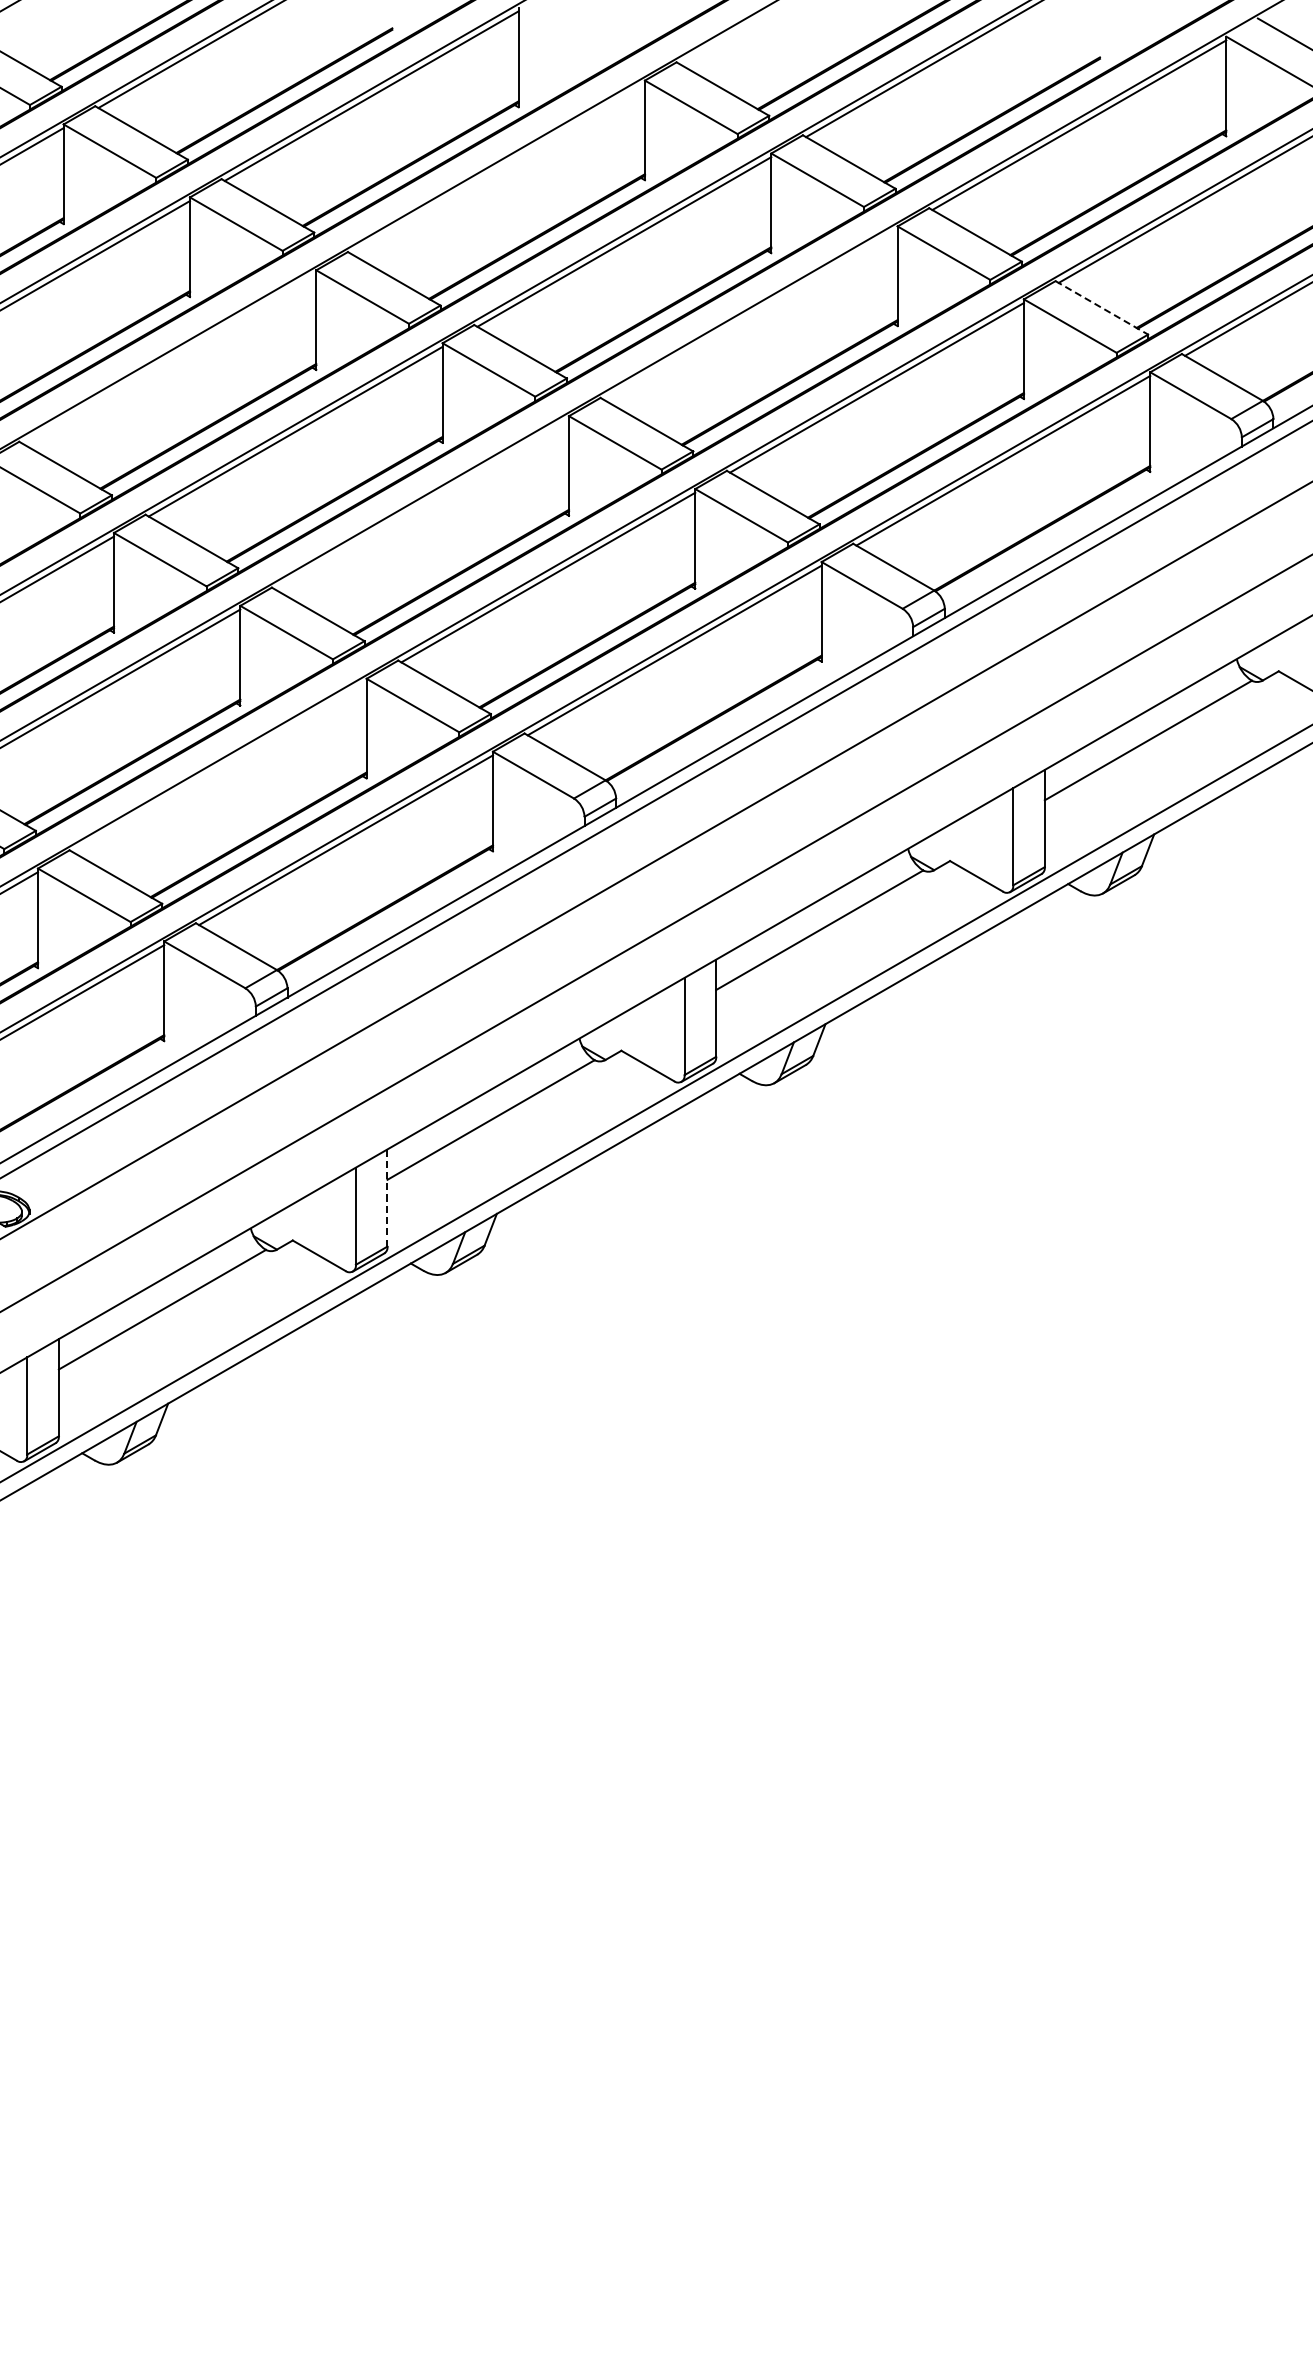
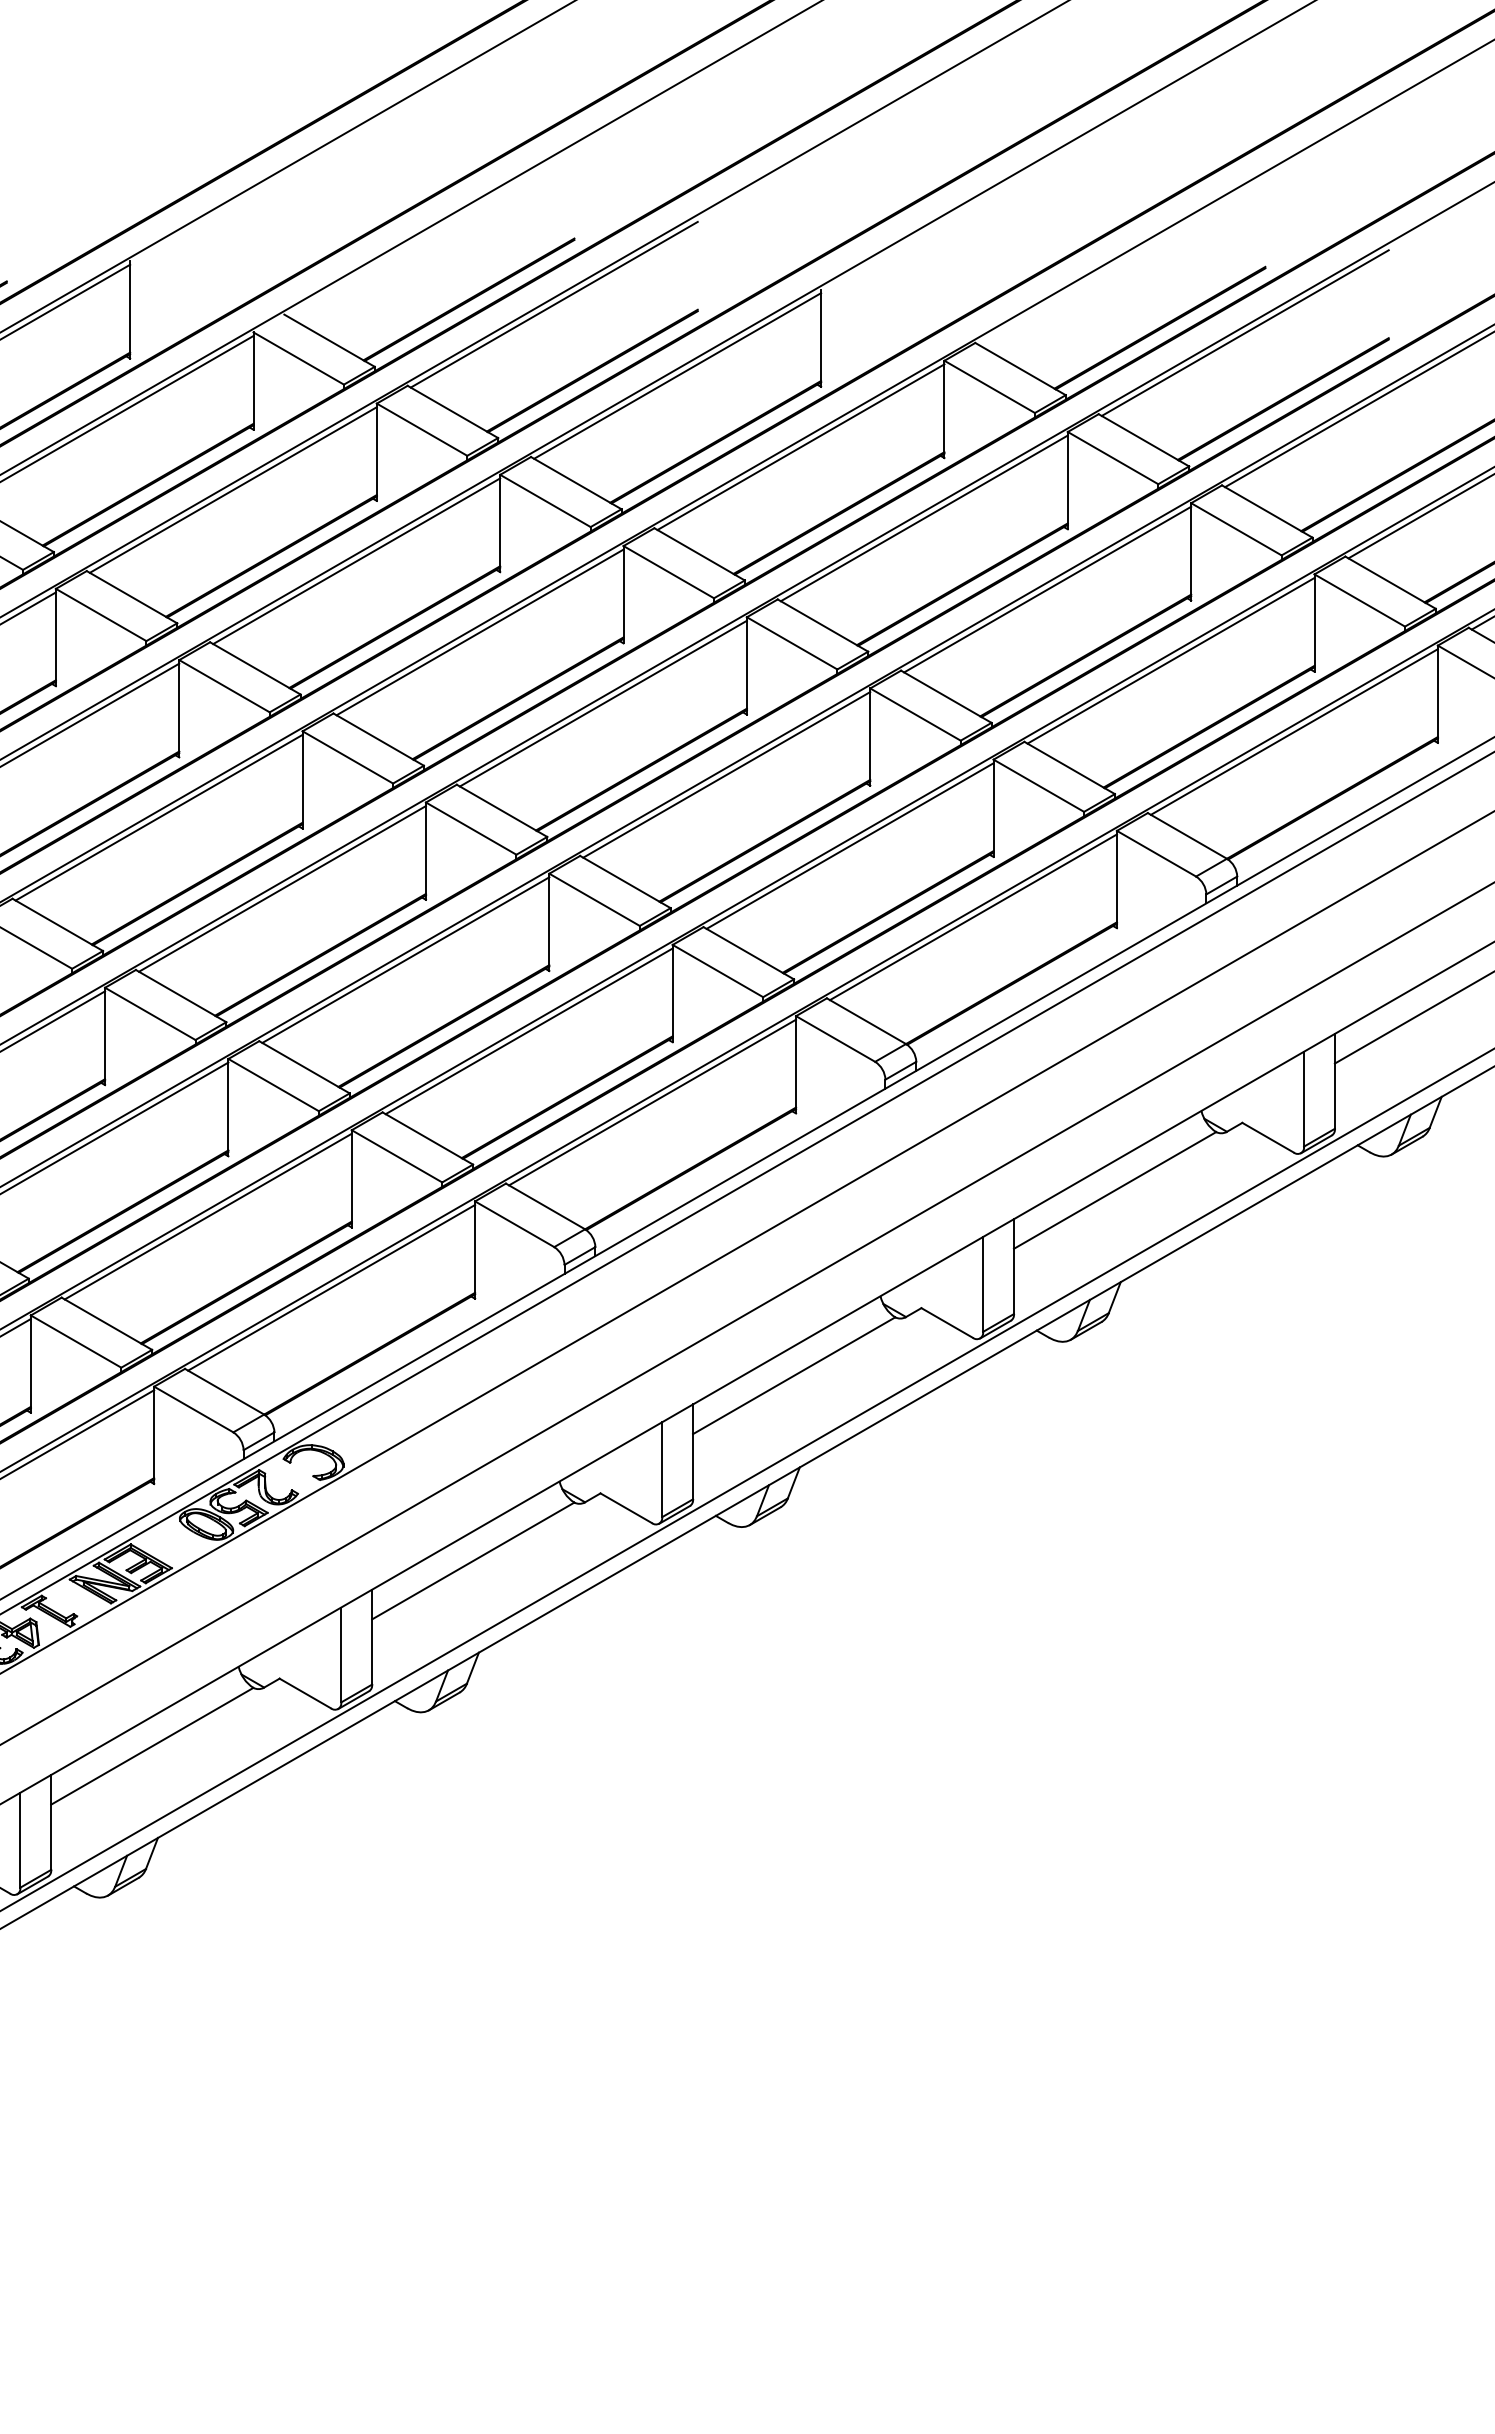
line: (497, 169) -> (800, 447), added
line: (1102, 307) -> (1391, 582), dashed -> solid
line: (750, 314) -> (1047, 589), added
line: (168, 358) -> (479, 632), added
line: (421, 504) -> (726, 774), added
line: (218, 767) -> (528, 1031), added
line: (387, 1198) -> (693, 1452), dashed -> solid

